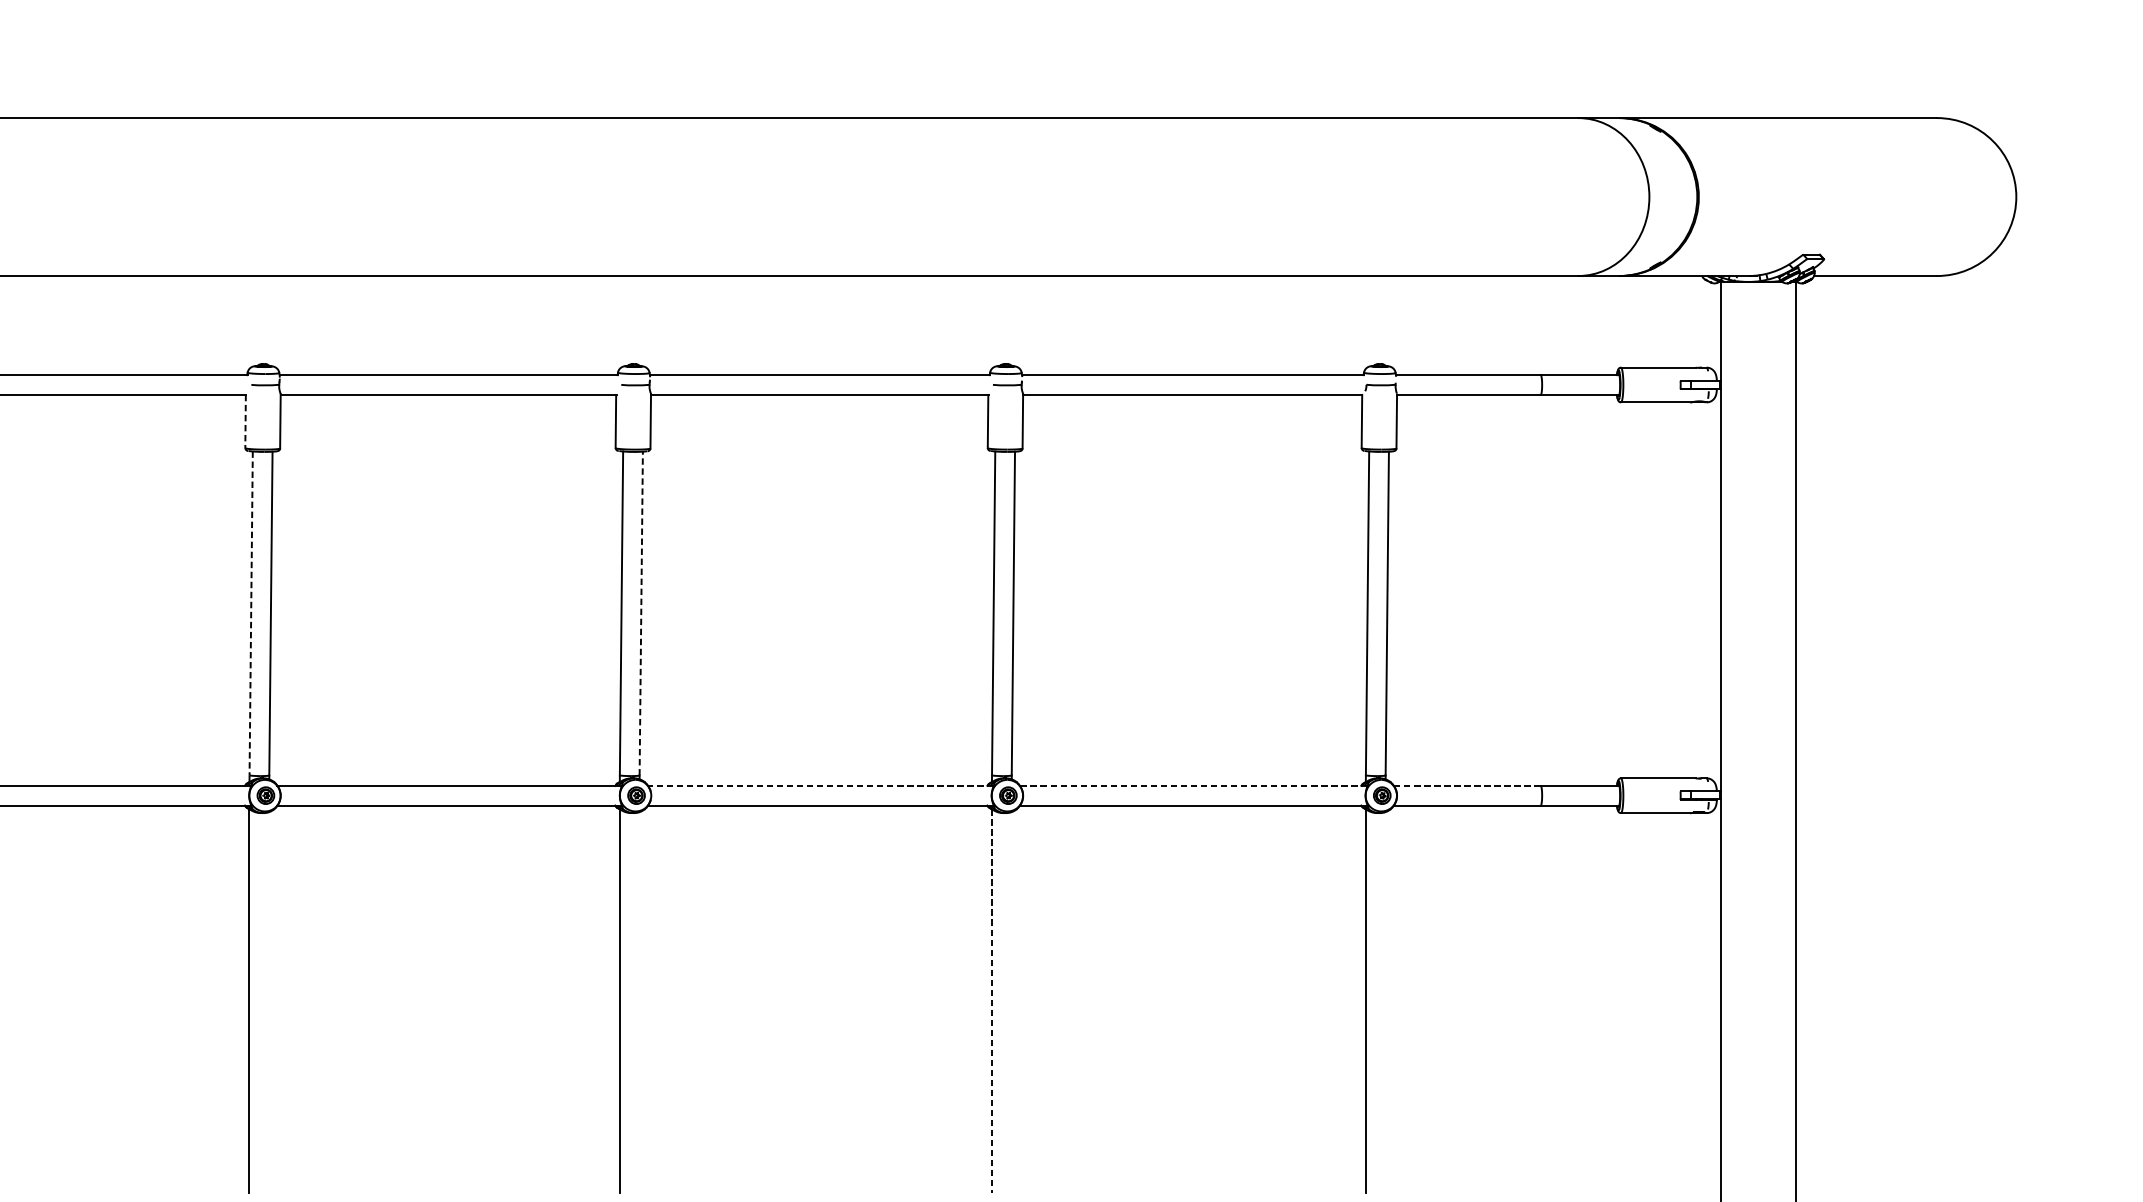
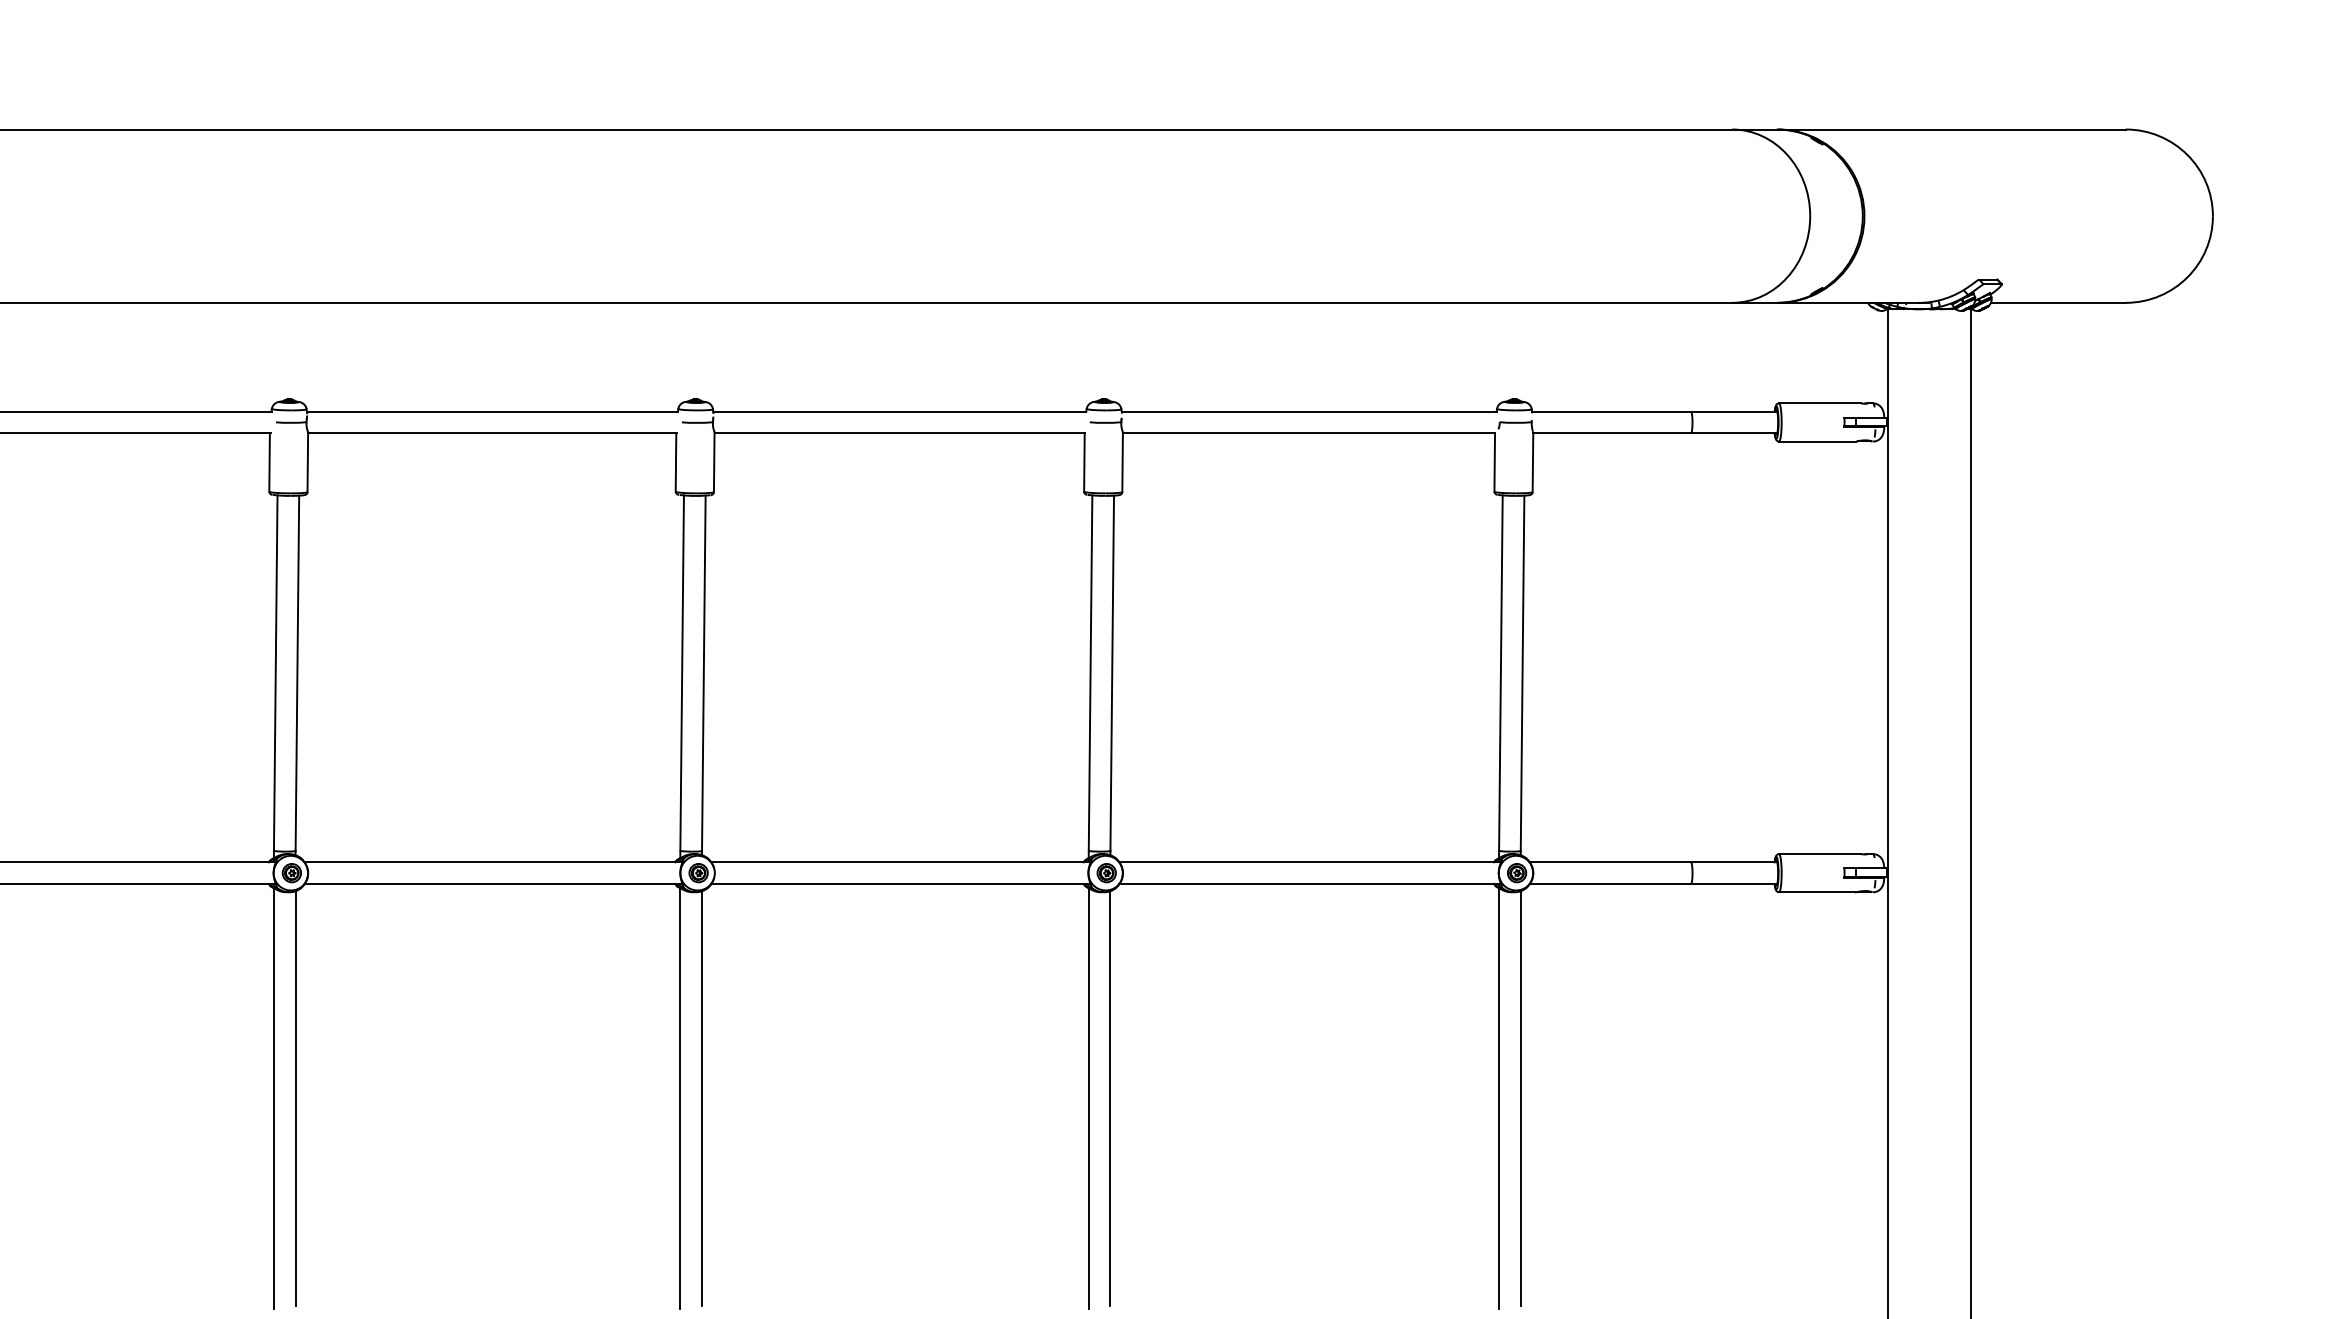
line: (245, 422) -> (269, 463), dashed -> solid
line: (250, 613) -> (275, 673), dashed -> solid
line: (640, 613) -> (703, 673), dashed -> solid
line: (820, 785) -> (900, 862), dashed -> solid
line: (1194, 785) -> (1310, 862), dashed -> solid
line: (1467, 785) -> (1610, 862), dashed -> solid
line: (269, 1001) -> (295, 1098), added
line: (639, 1001) -> (701, 1098), added
line: (991, 1001) -> (1088, 1098), dashed -> solid
line: (1011, 1001) -> (1110, 1098), added
line: (1385, 1001) -> (1520, 1098), added

